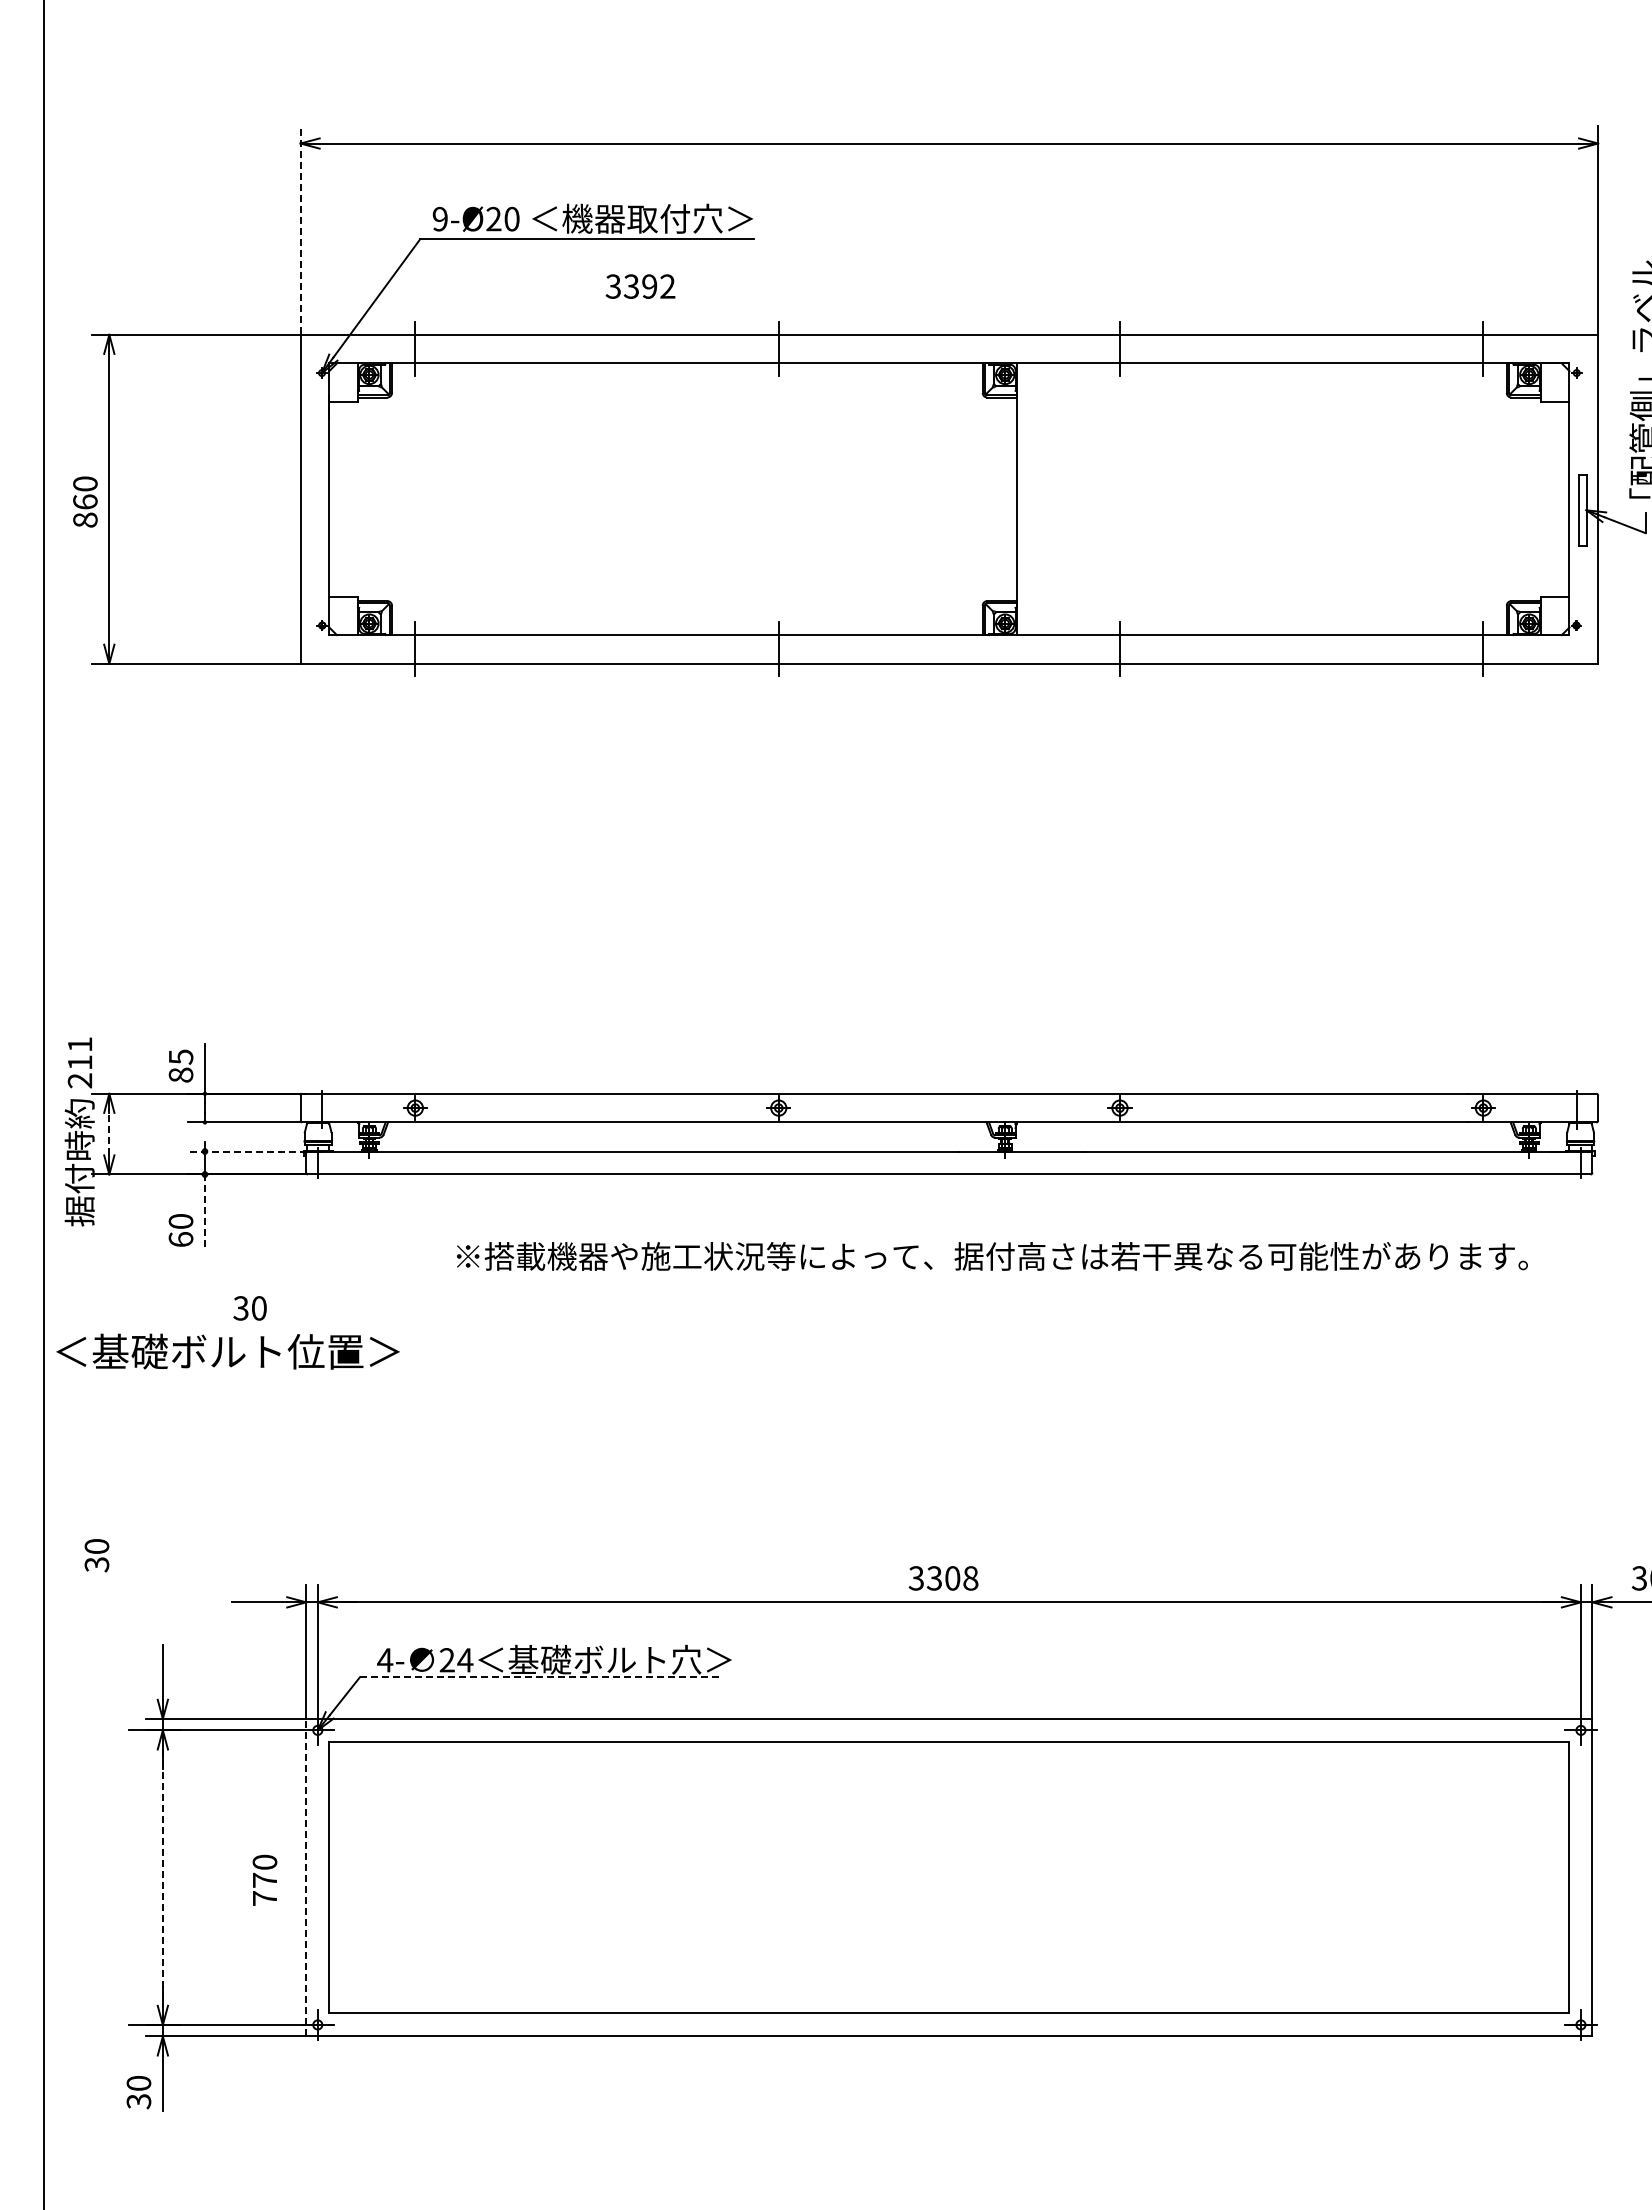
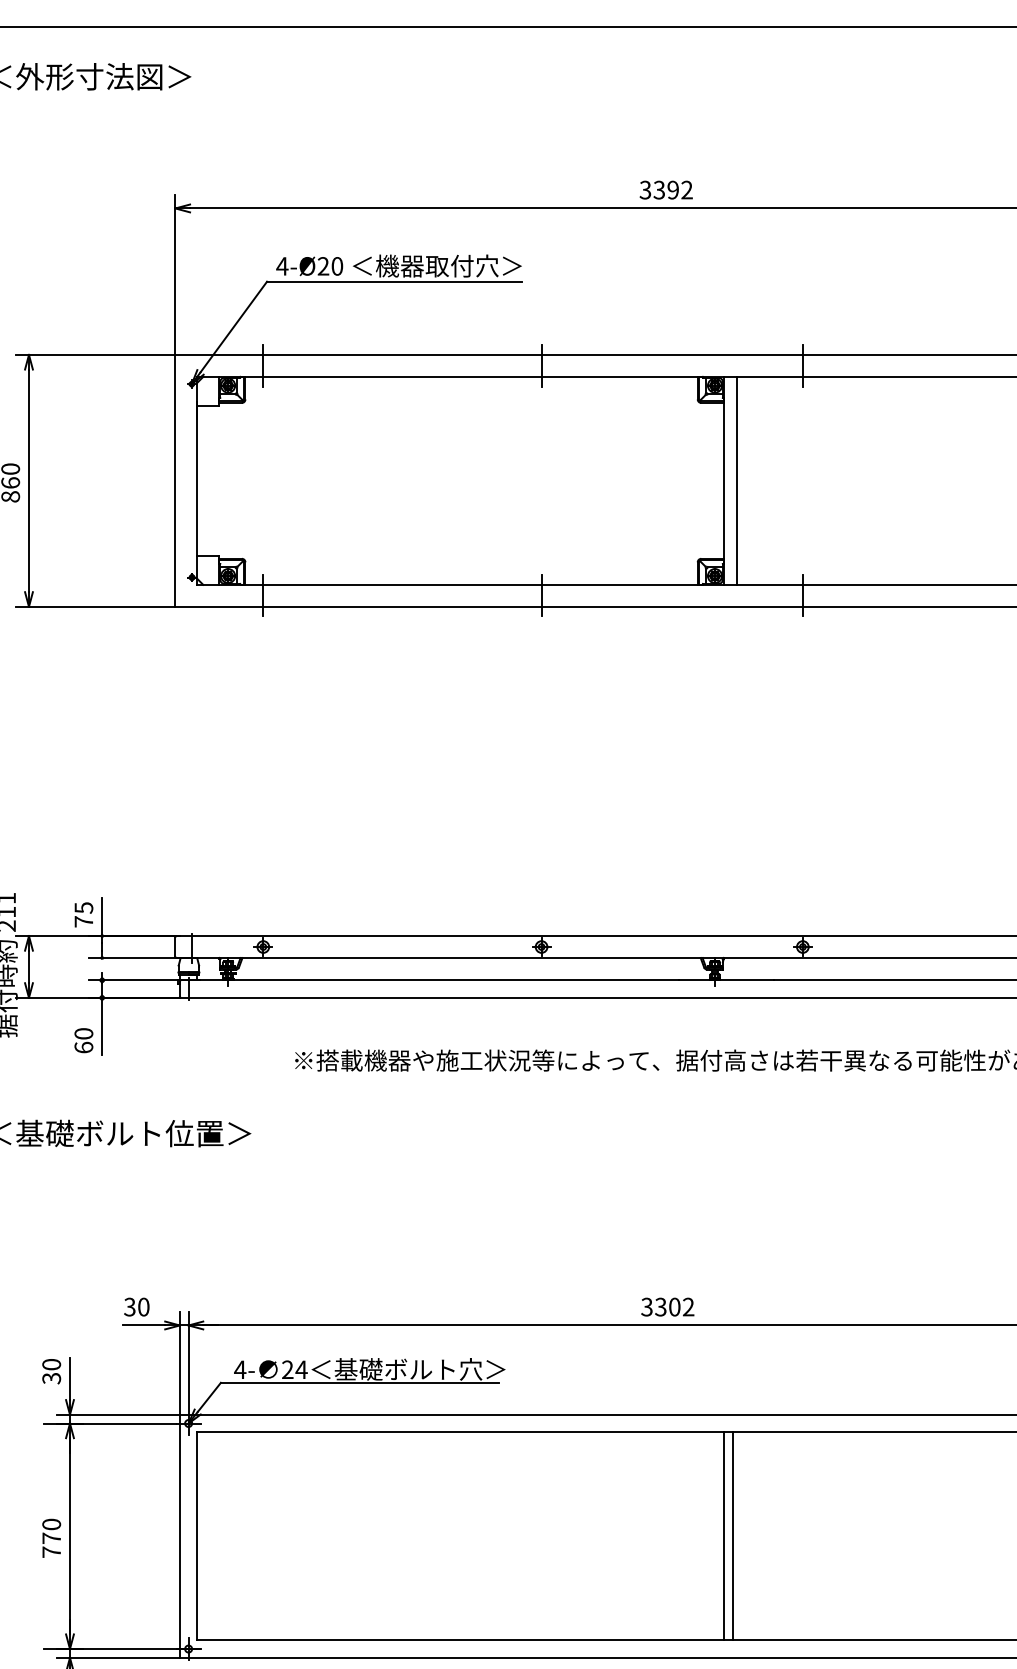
text: (440, 218) -> (282, 265), 9-Ø20 -> 4-Ø20
line: (300, 230) -> (175, 275), dashed -> solid
text: (640, 286) -> (666, 190), moved
line: (1033, 499) -> (736, 481), added
text: (180, 1074) -> (83, 921), 85 -> 75
line: (109, 1133) -> (29, 966), dashed -> solid
line: (247, 1151) -> (134, 980), dashed -> solid
line: (204, 1212) -> (101, 1026), dashed -> solid
text: (249, 1308) -> (136, 1307), moved
text: (96, 1555) -> (51, 1371), moved
text: (970, 1578) -> (688, 1307), 3308 -> 3302
line: (541, 1677) -> (359, 1383), dashed -> solid
line: (306, 1877) -> (179, 1536), dashed -> solid
line: (1016, 1877) -> (723, 1536), added
line: (1028, 1877) -> (732, 1536), added
line: (162, 1878) -> (69, 1536), dashed -> solid
text: (264, 1879) -> (51, 1537), moved

